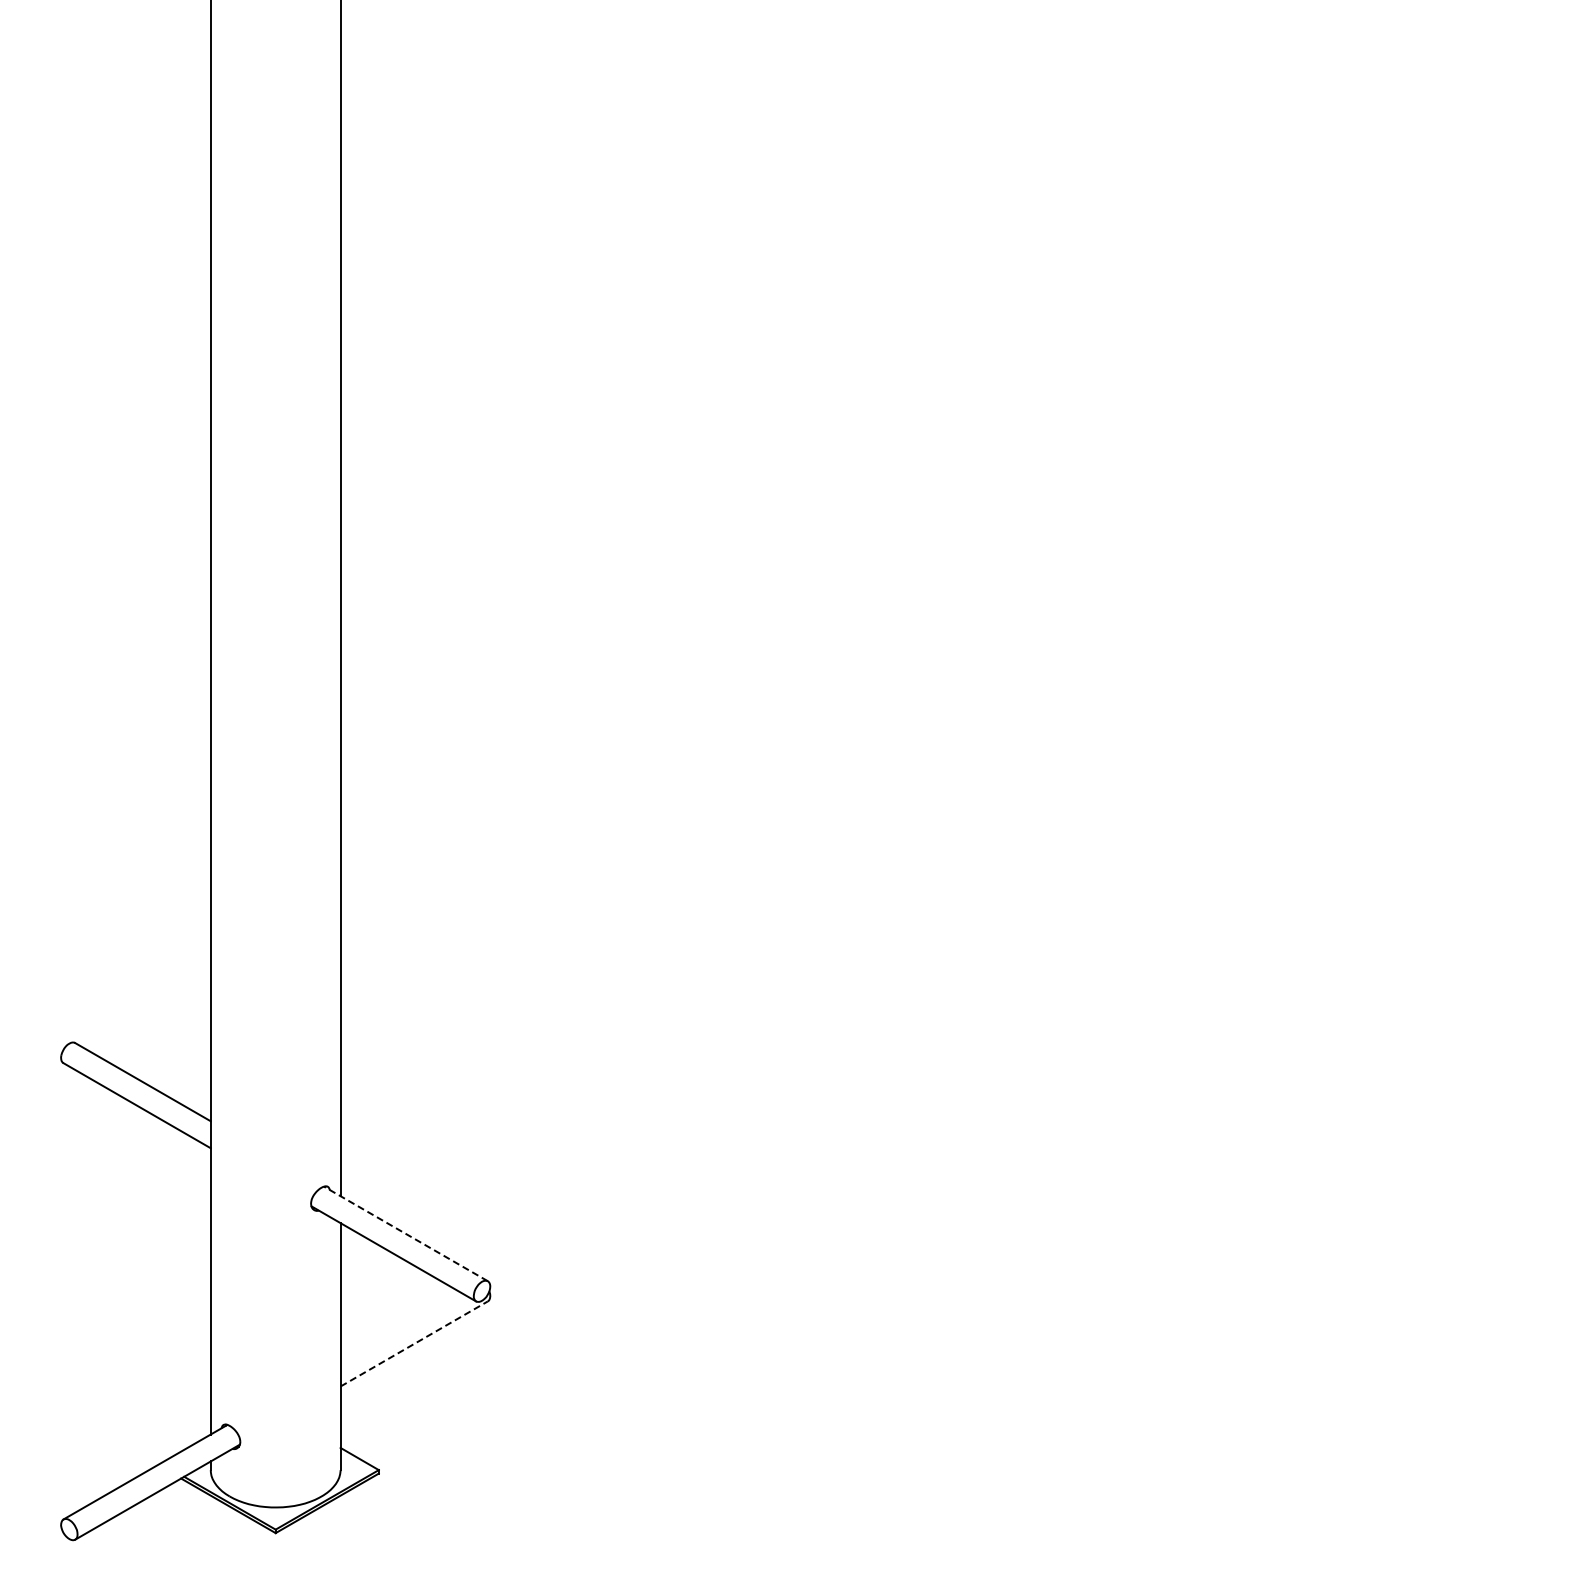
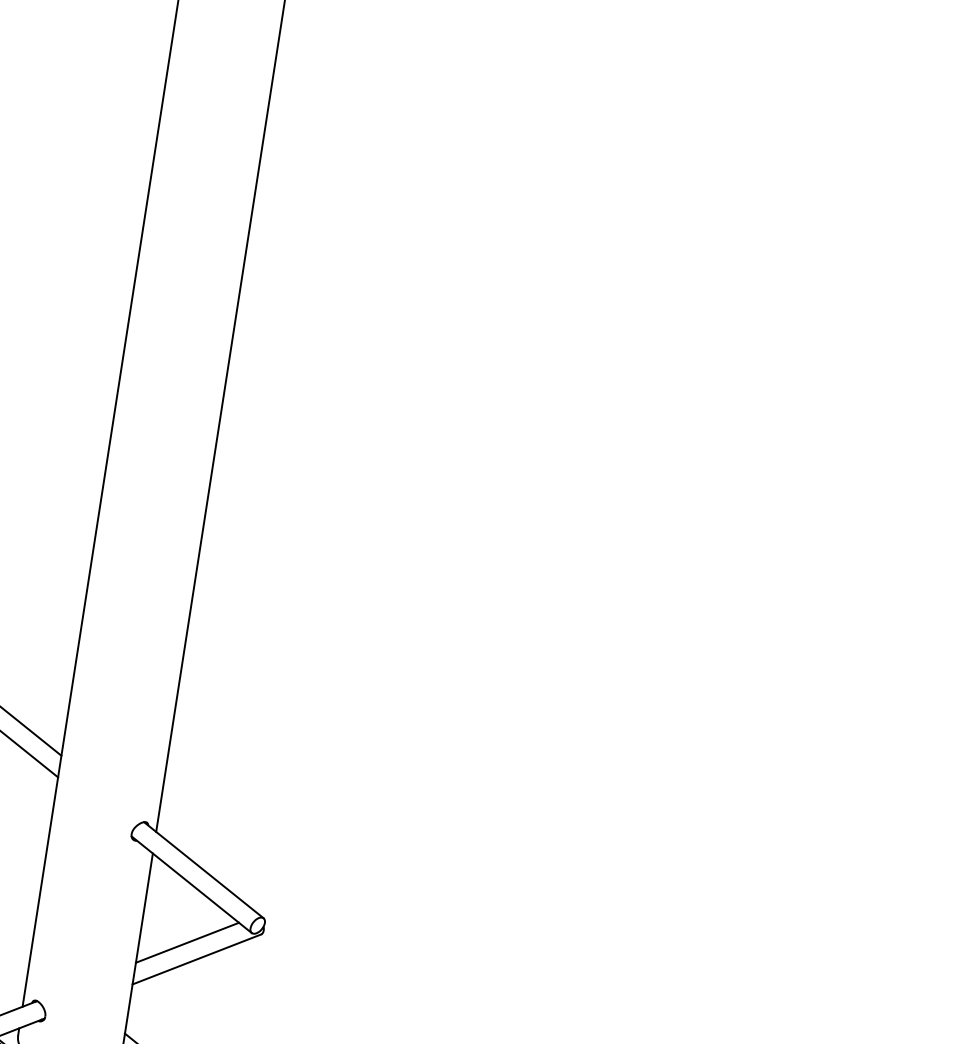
line: (405, 1233) -> (203, 869), dashed -> solid
line: (399, 1325) -> (187, 942), added
line: (414, 1343) -> (197, 959), dashed -> solid

